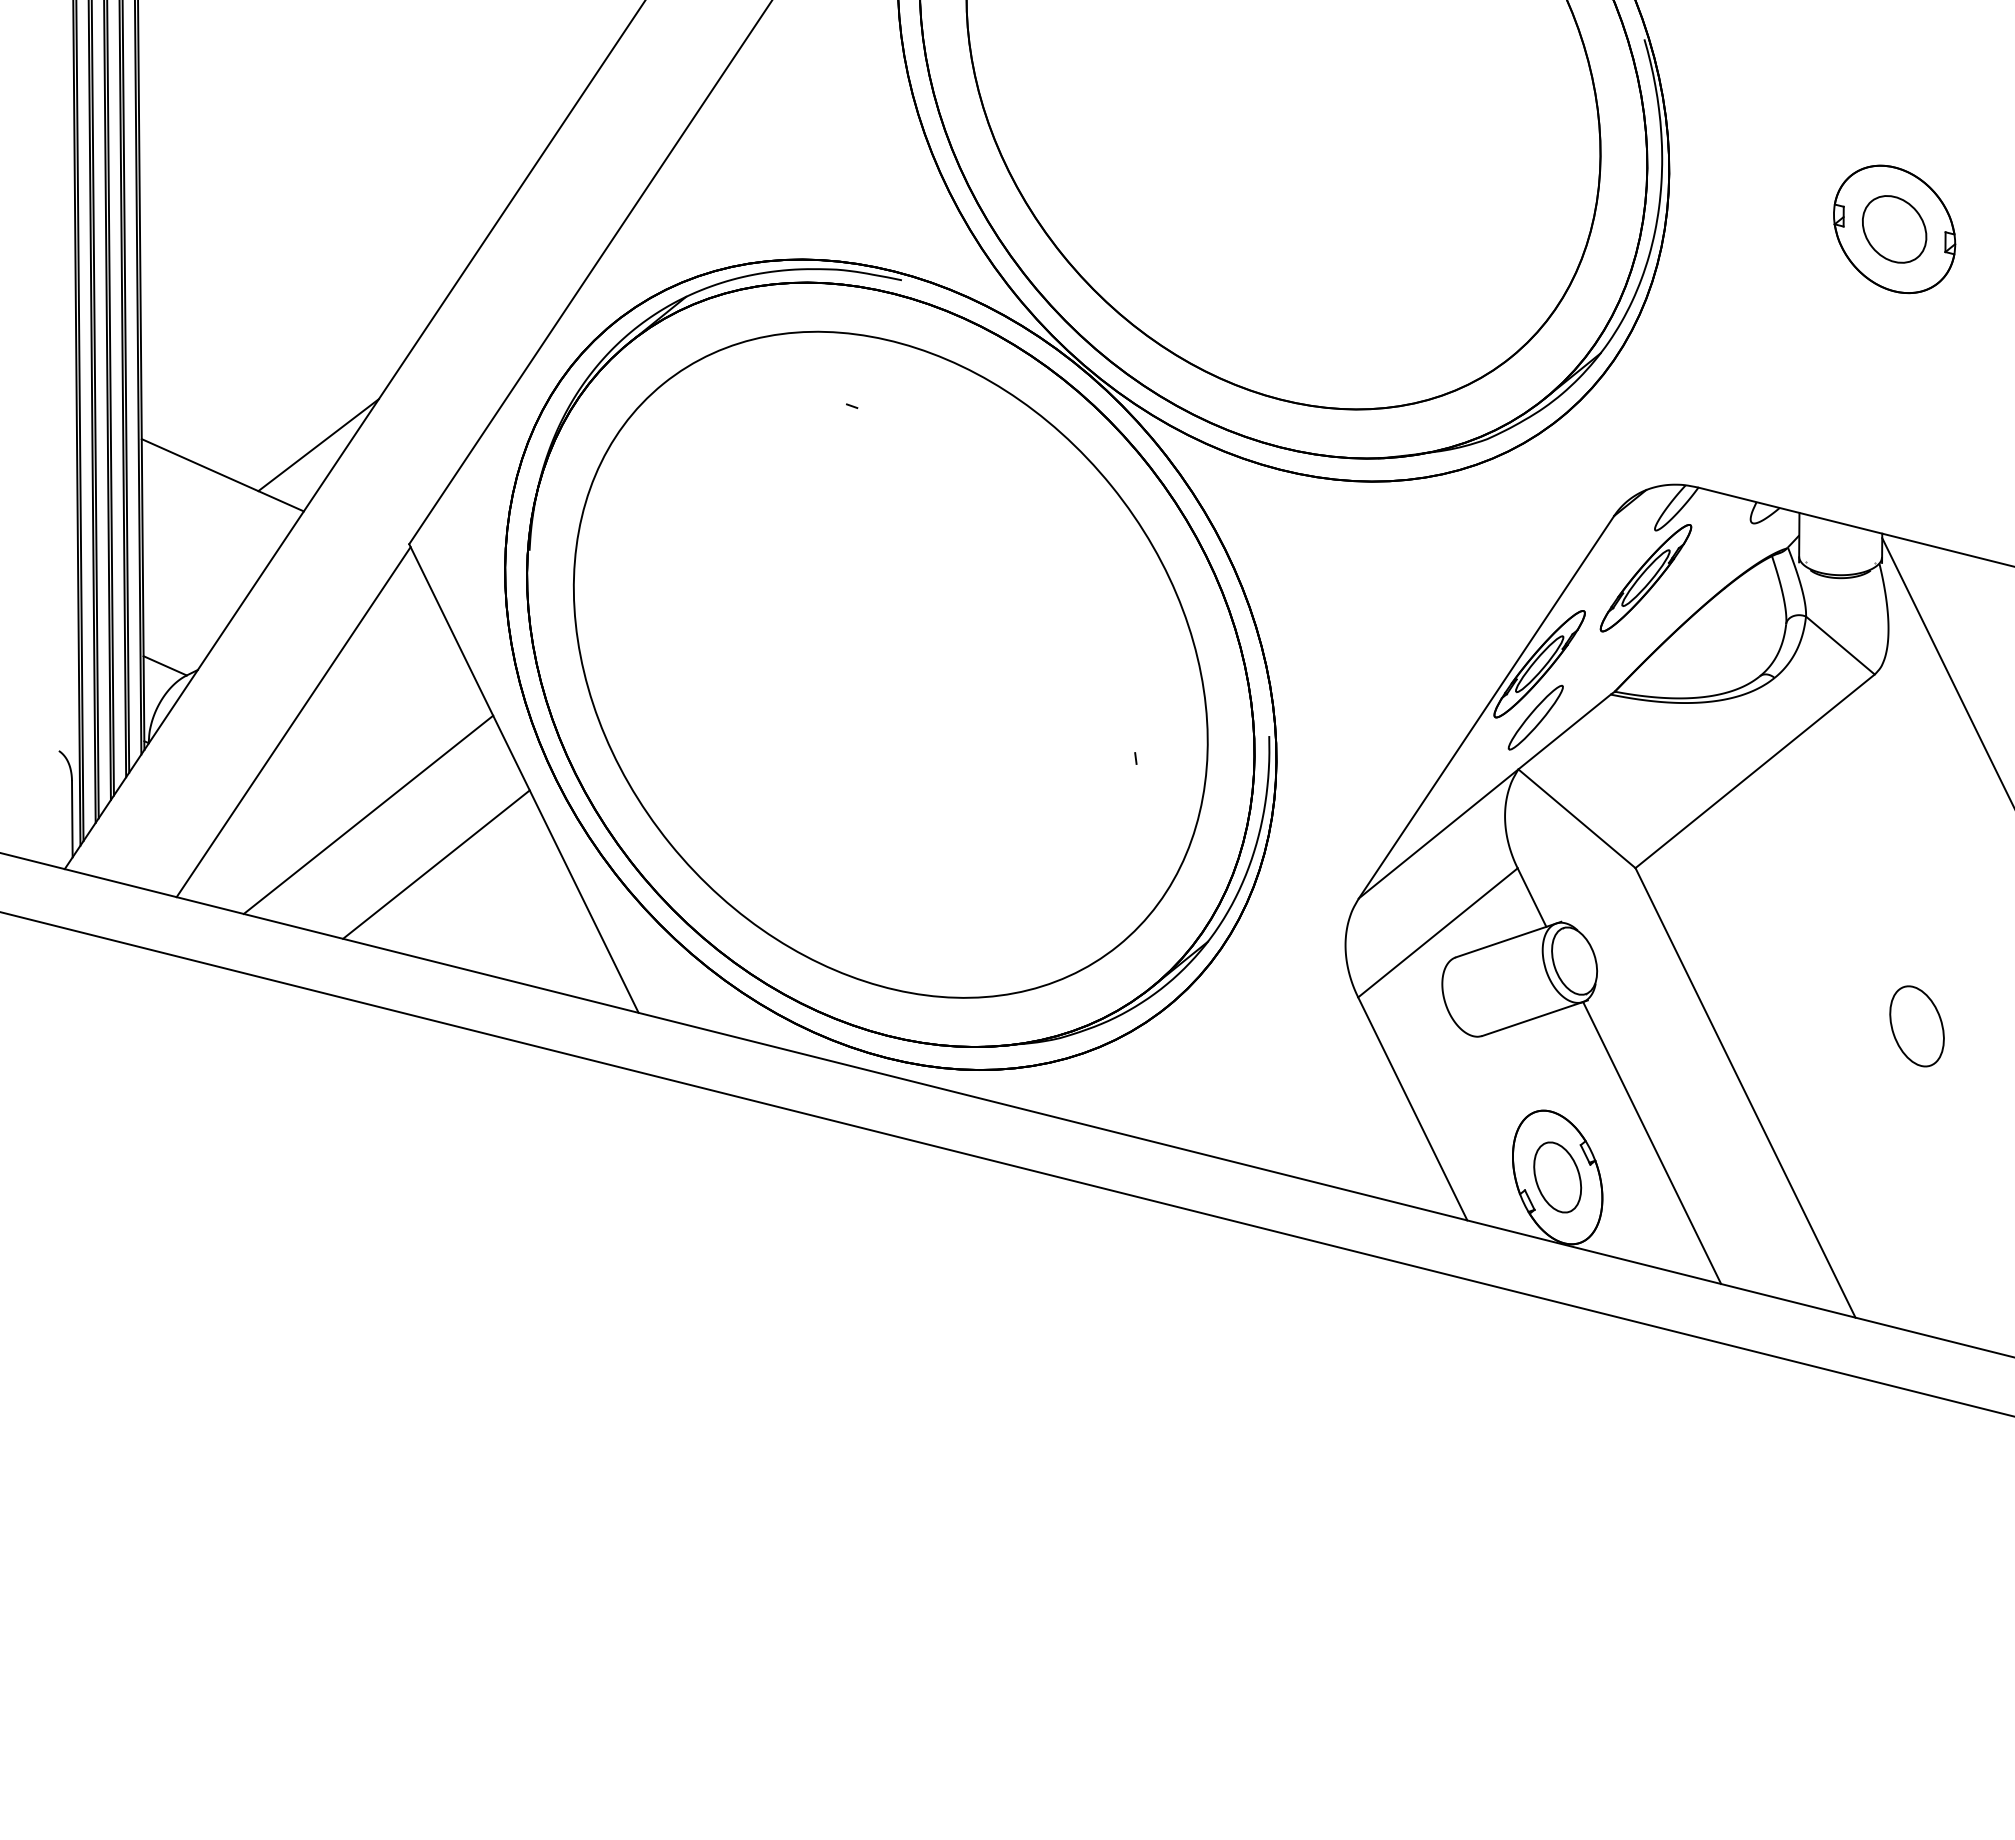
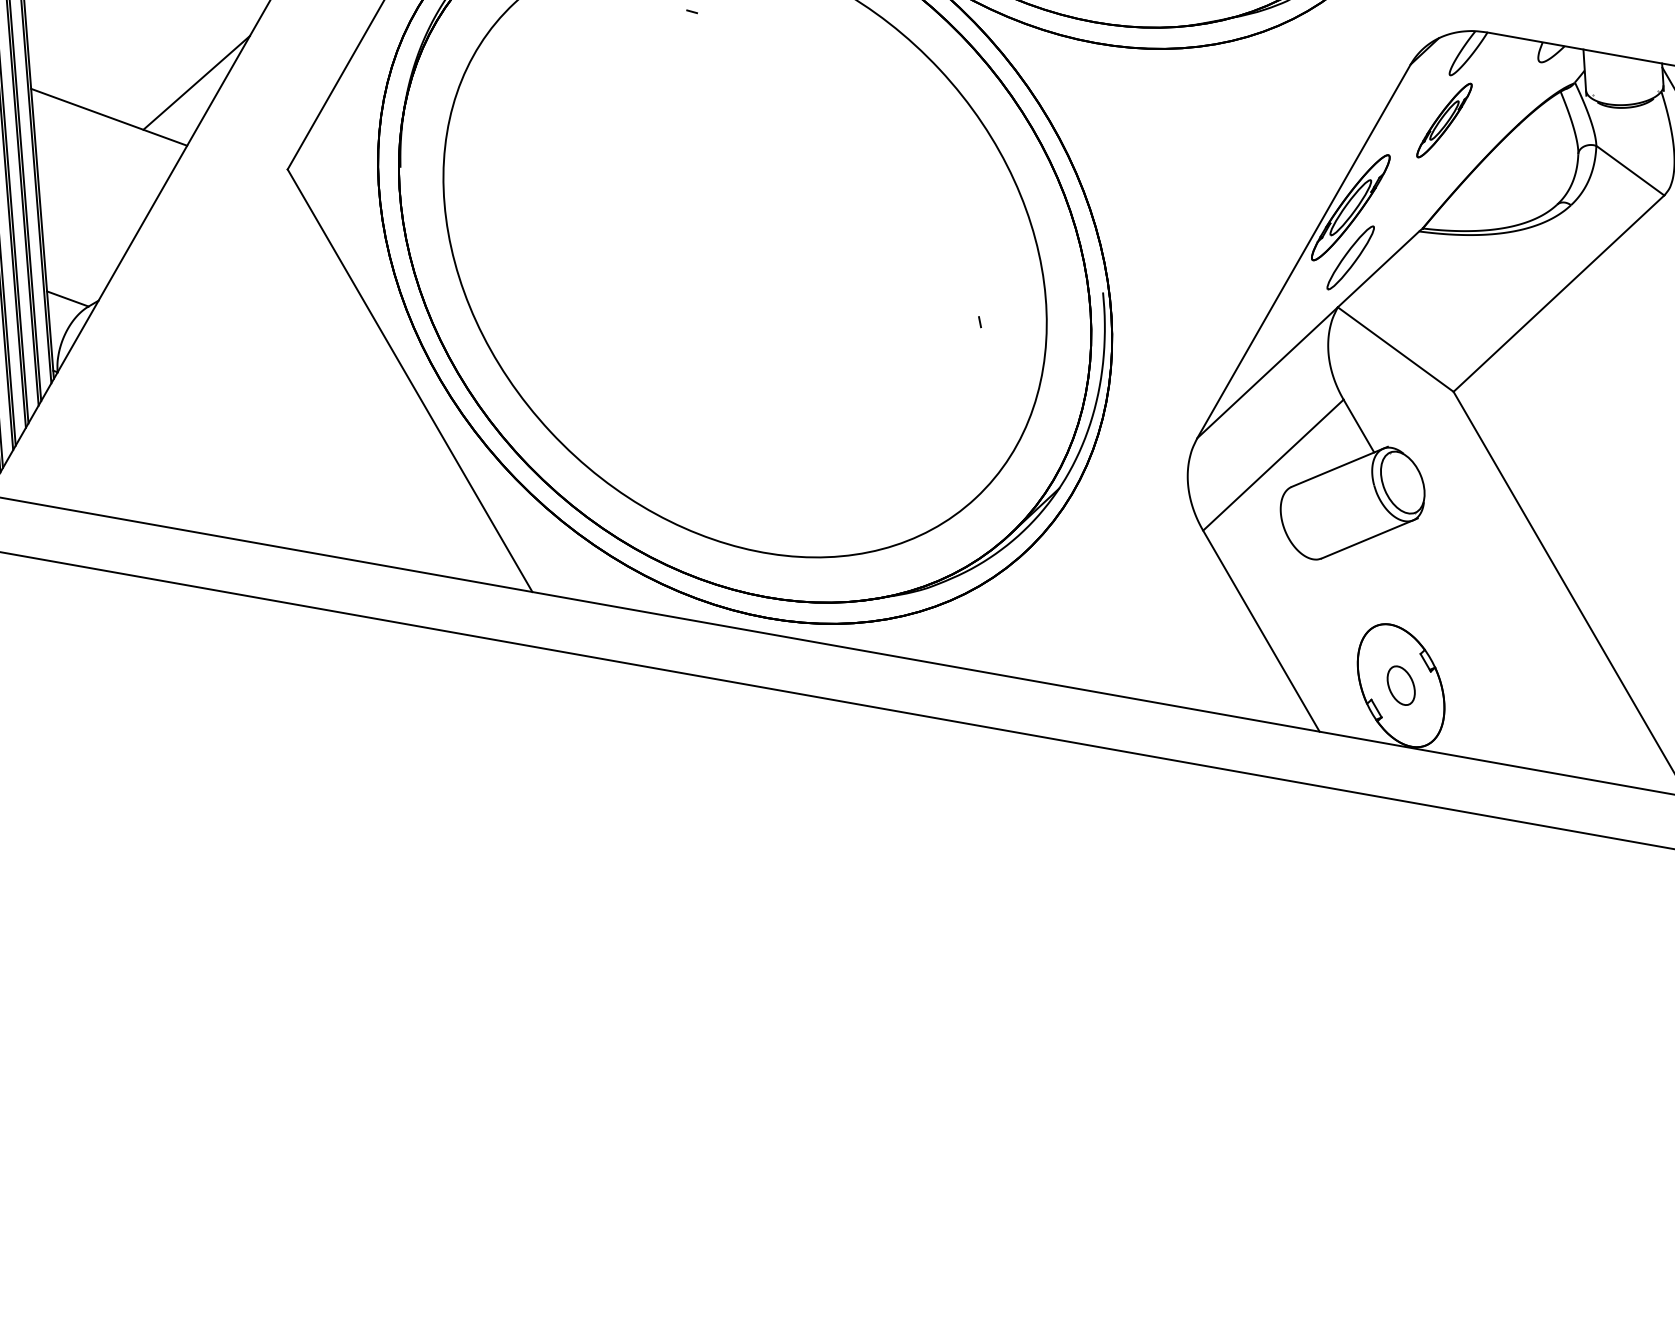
part: (1645, 578) -> (1444, 120), size x0.7
line: (293, 722) -> (191, 343), removed
line: (368, 814) -> (267, 424), removed
line: (436, 864) -> (334, 466), removed
line: (1652, 1143) -> (1487, 647), removed
part: (1557, 1177) -> (1400, 685), size x0.6

